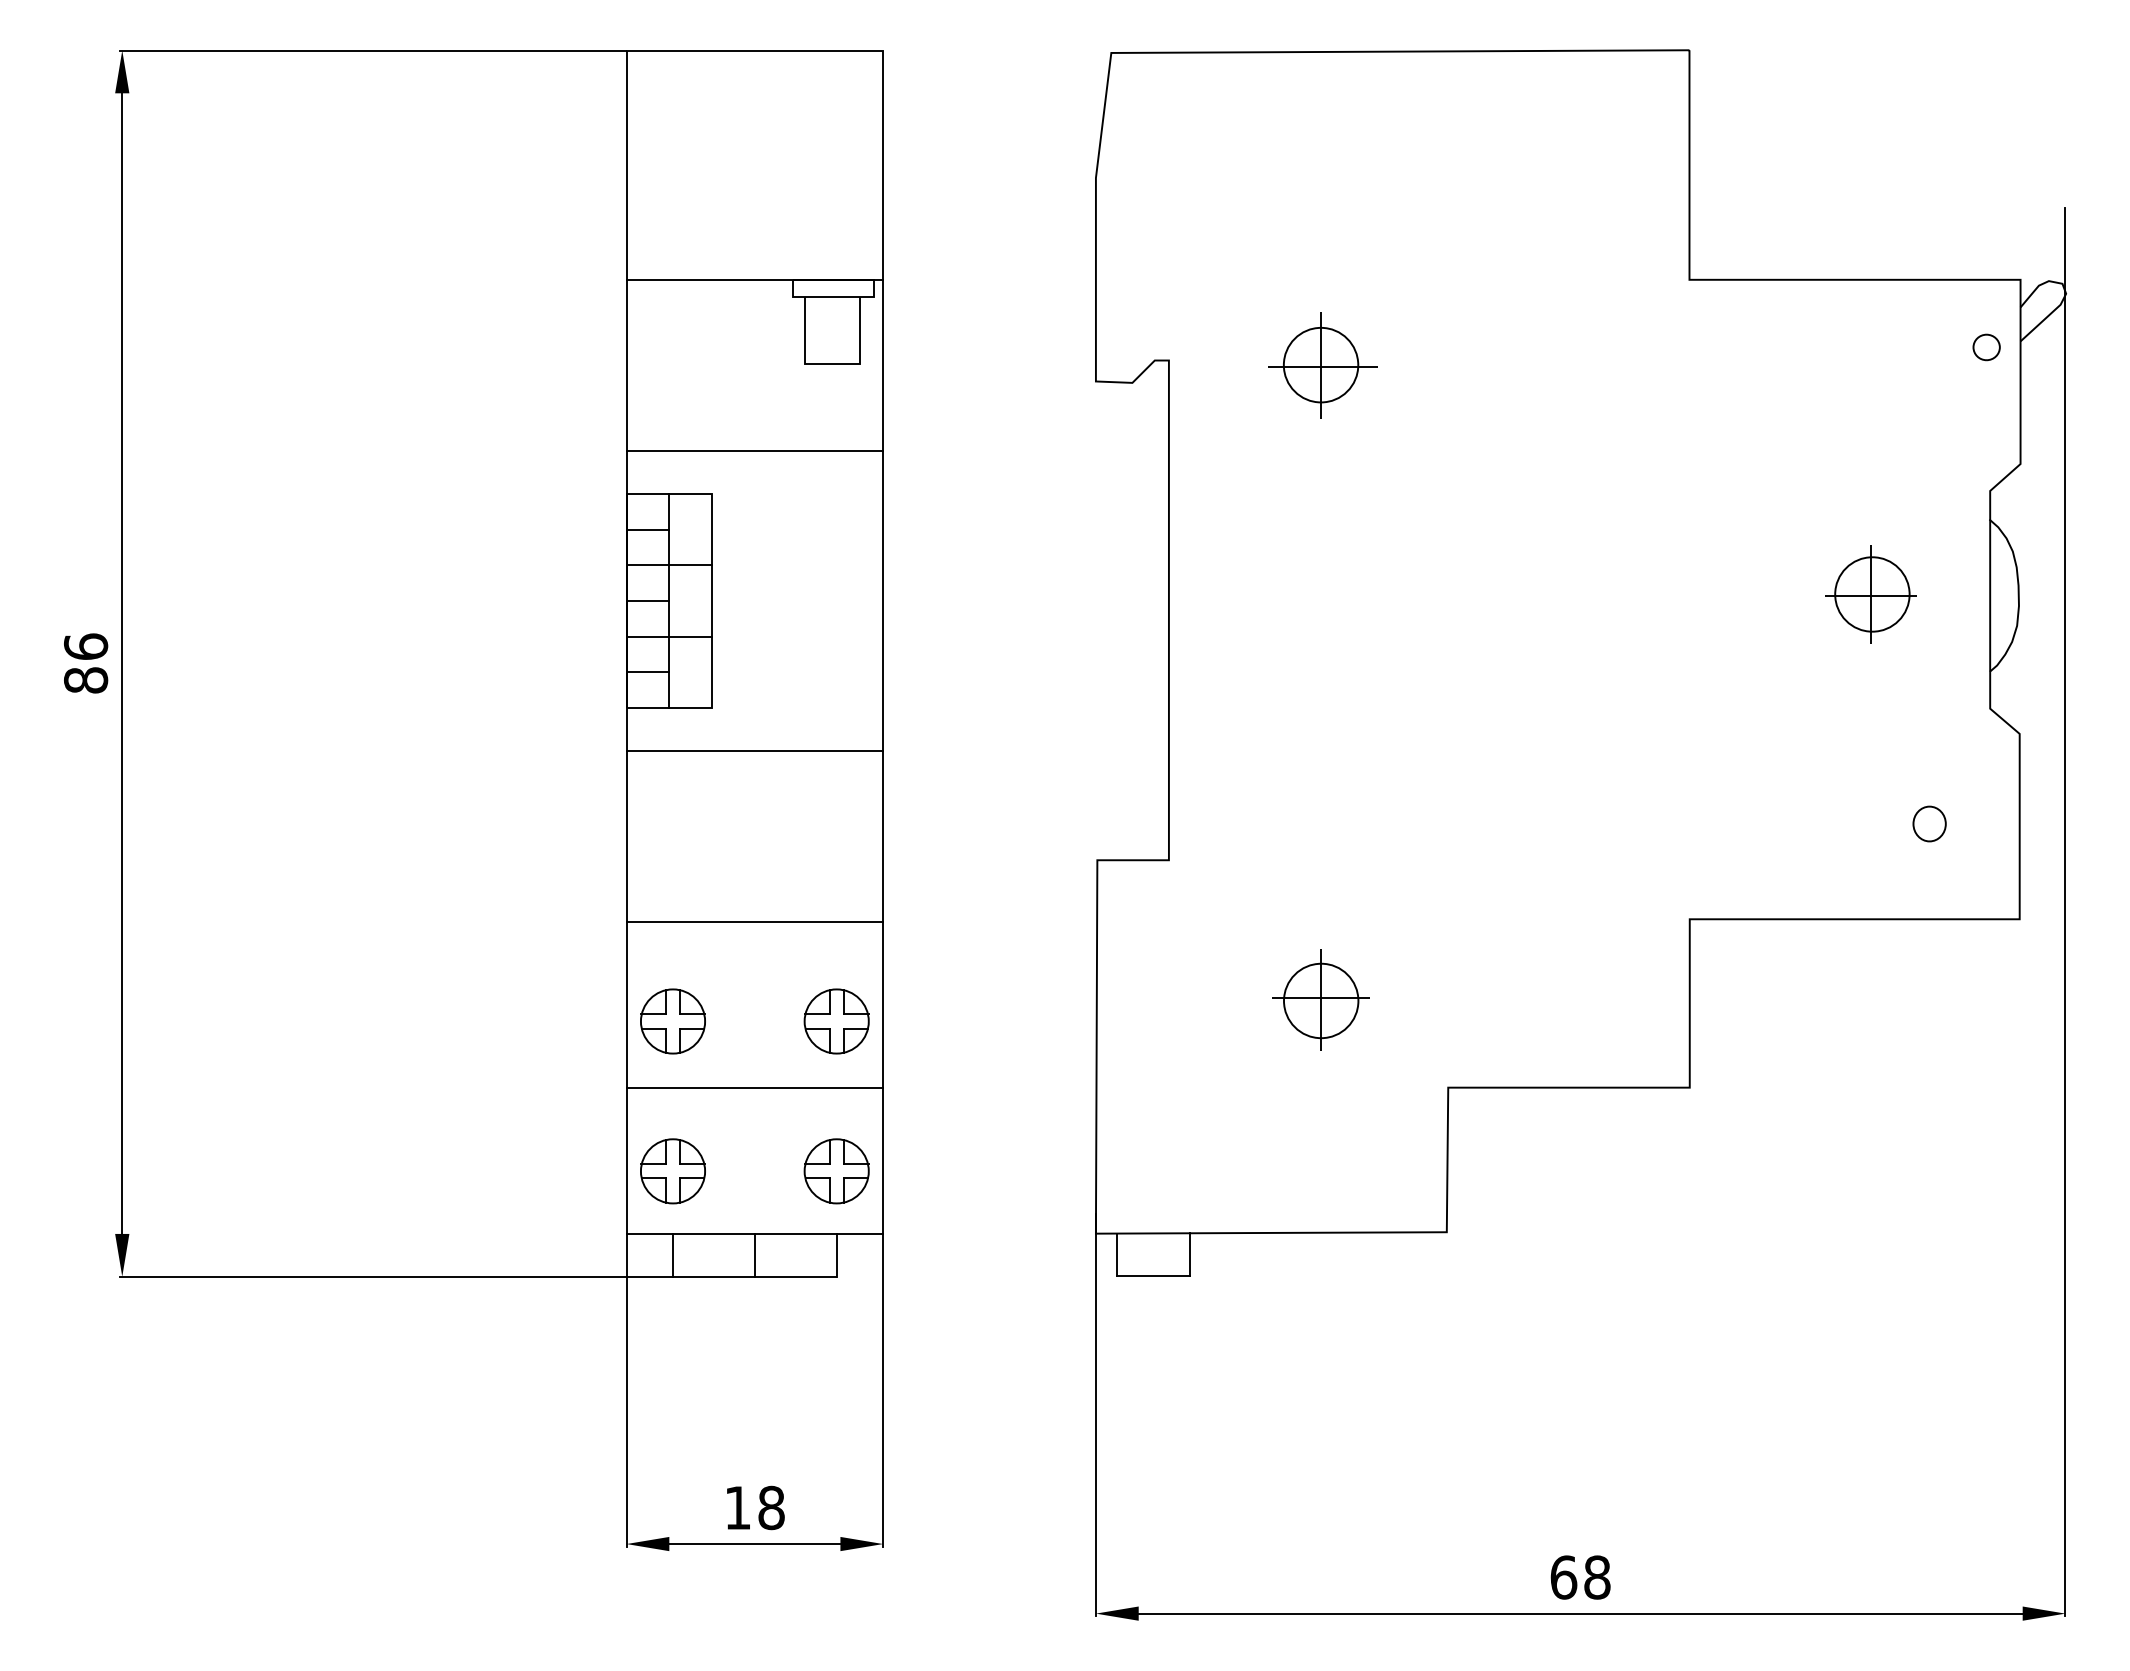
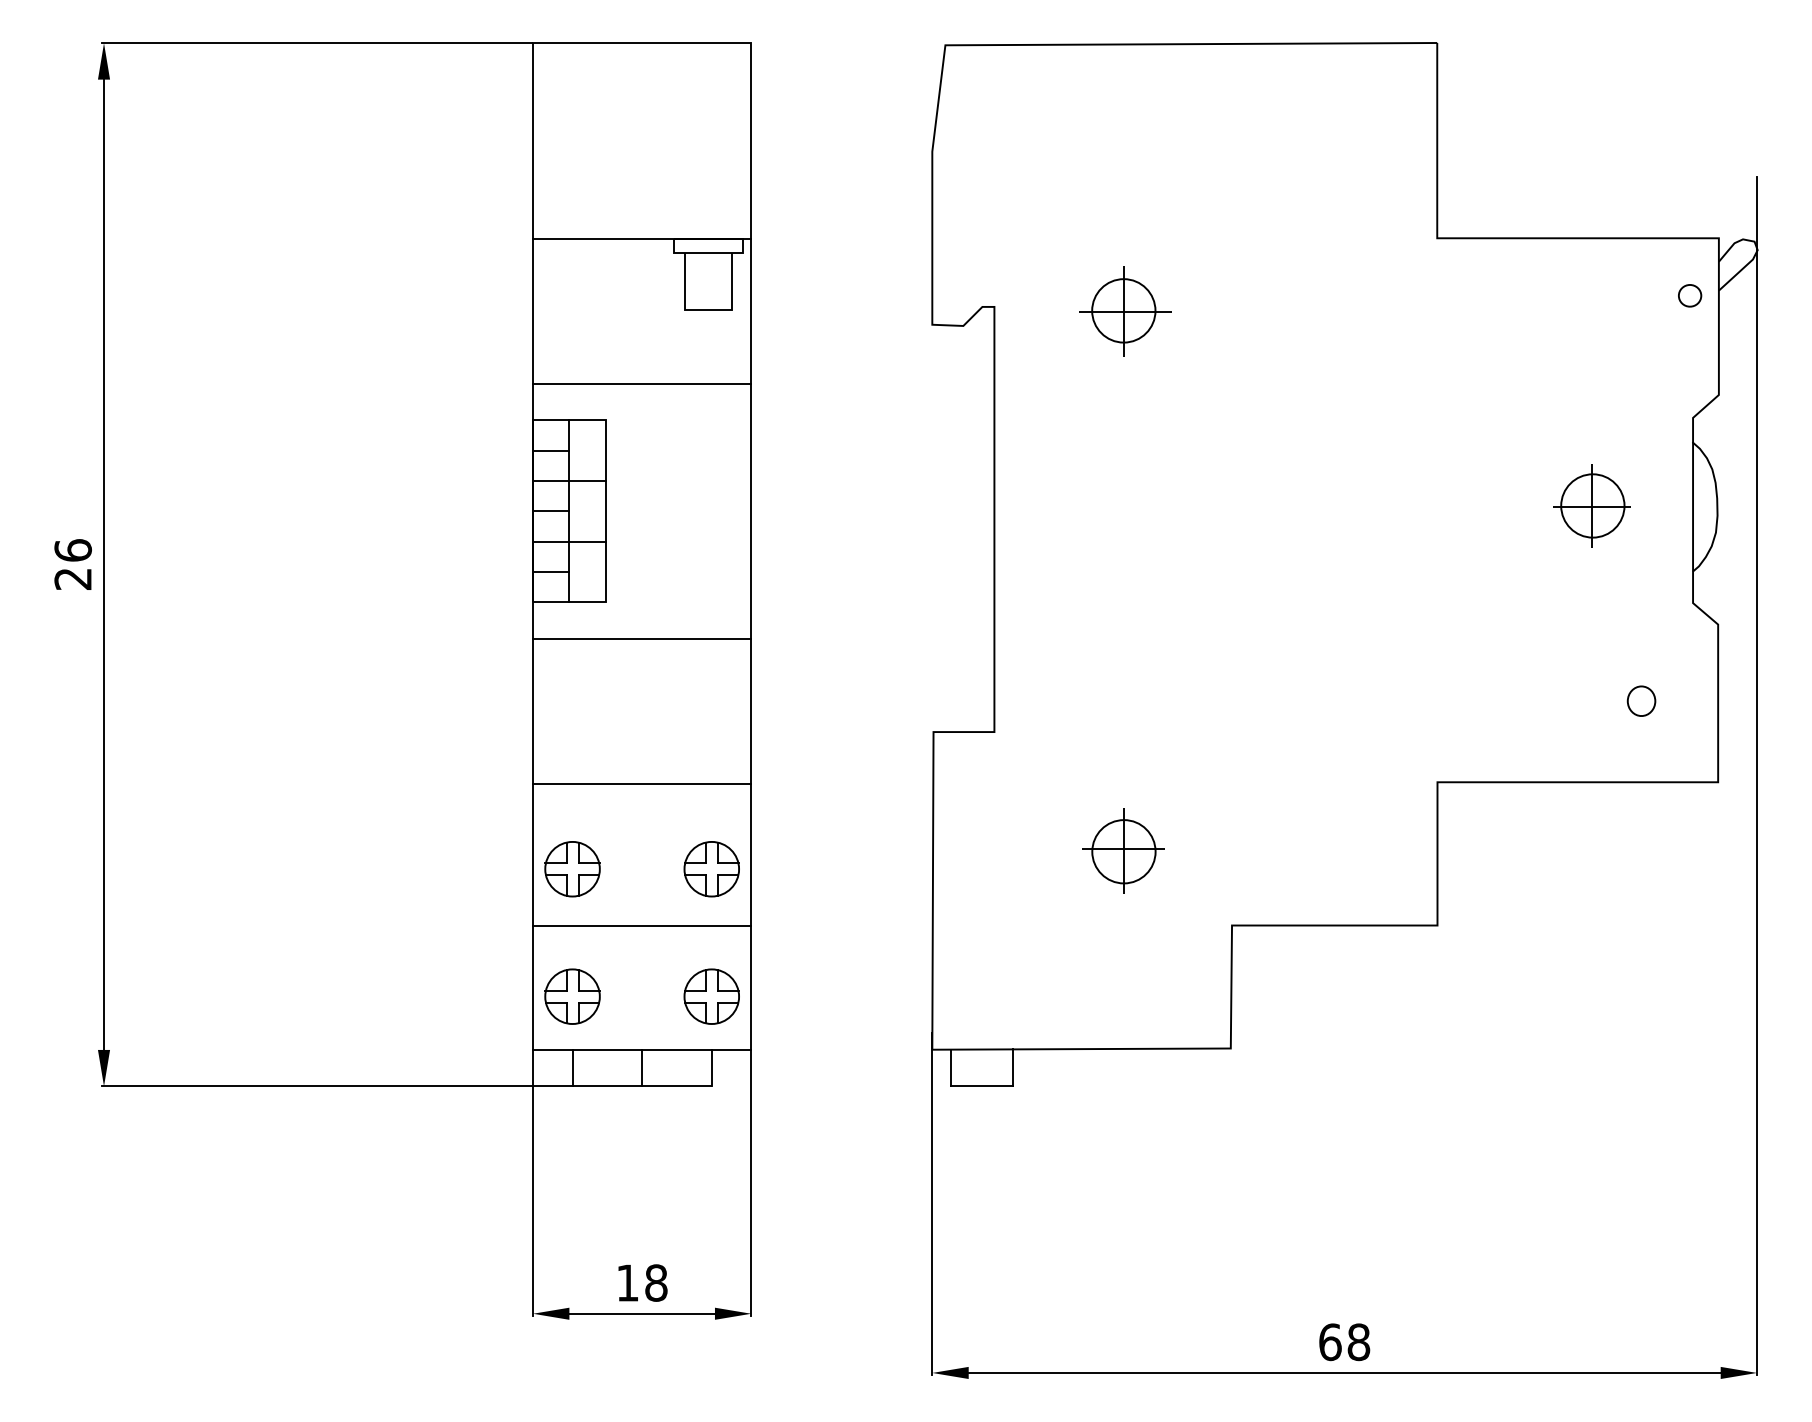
text: (86, 680) -> (73, 579), 86 -> 26

